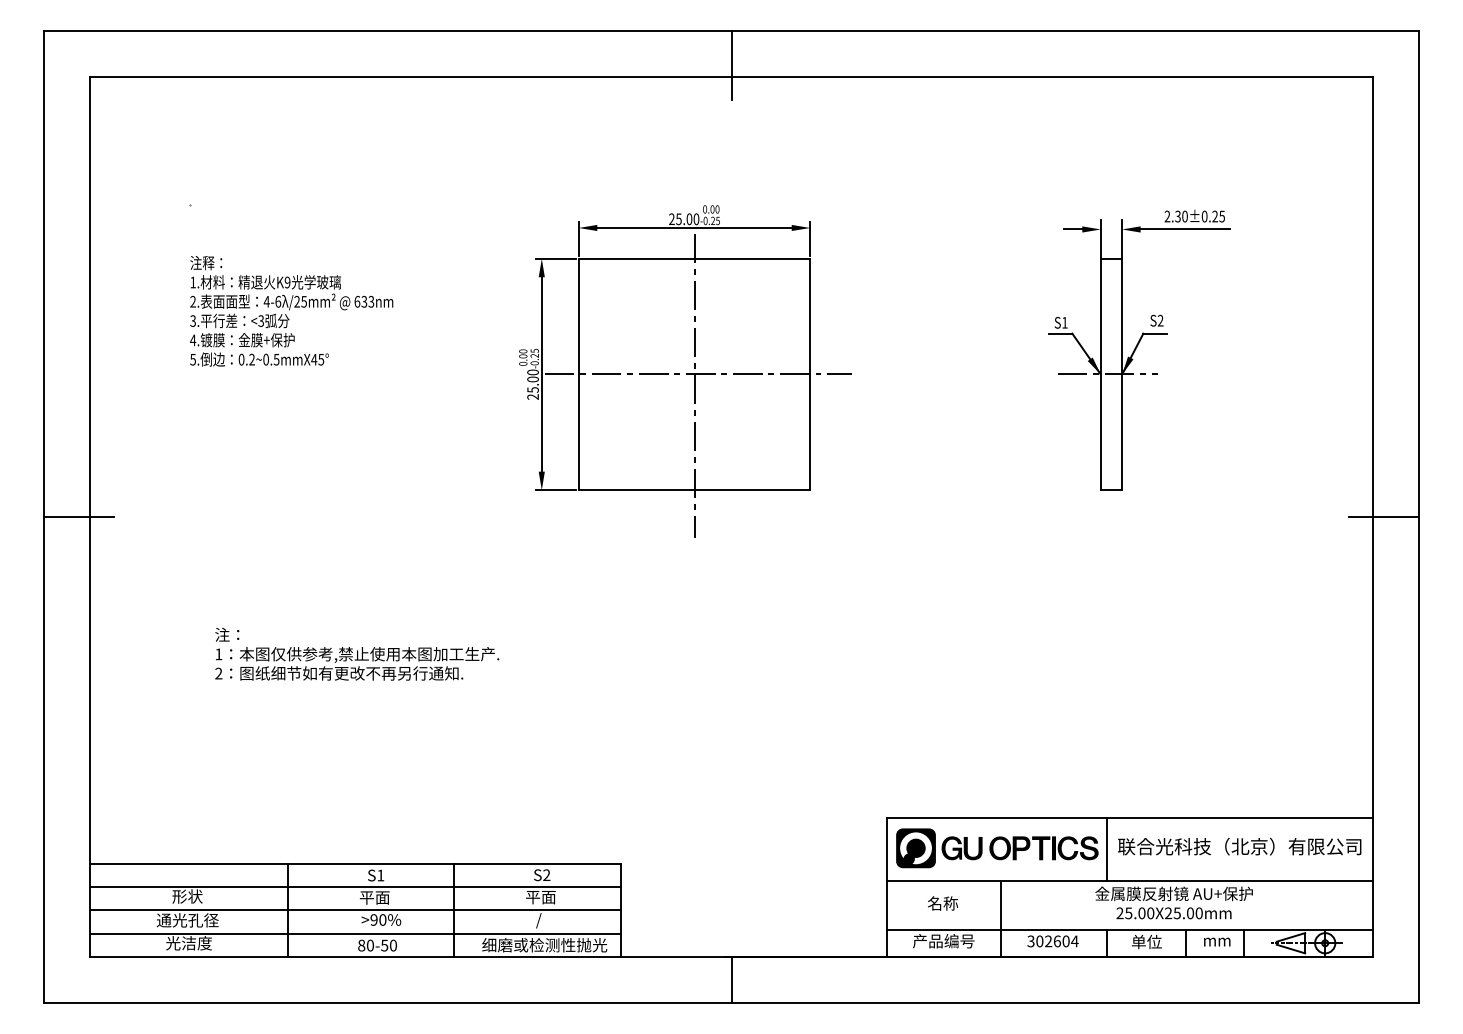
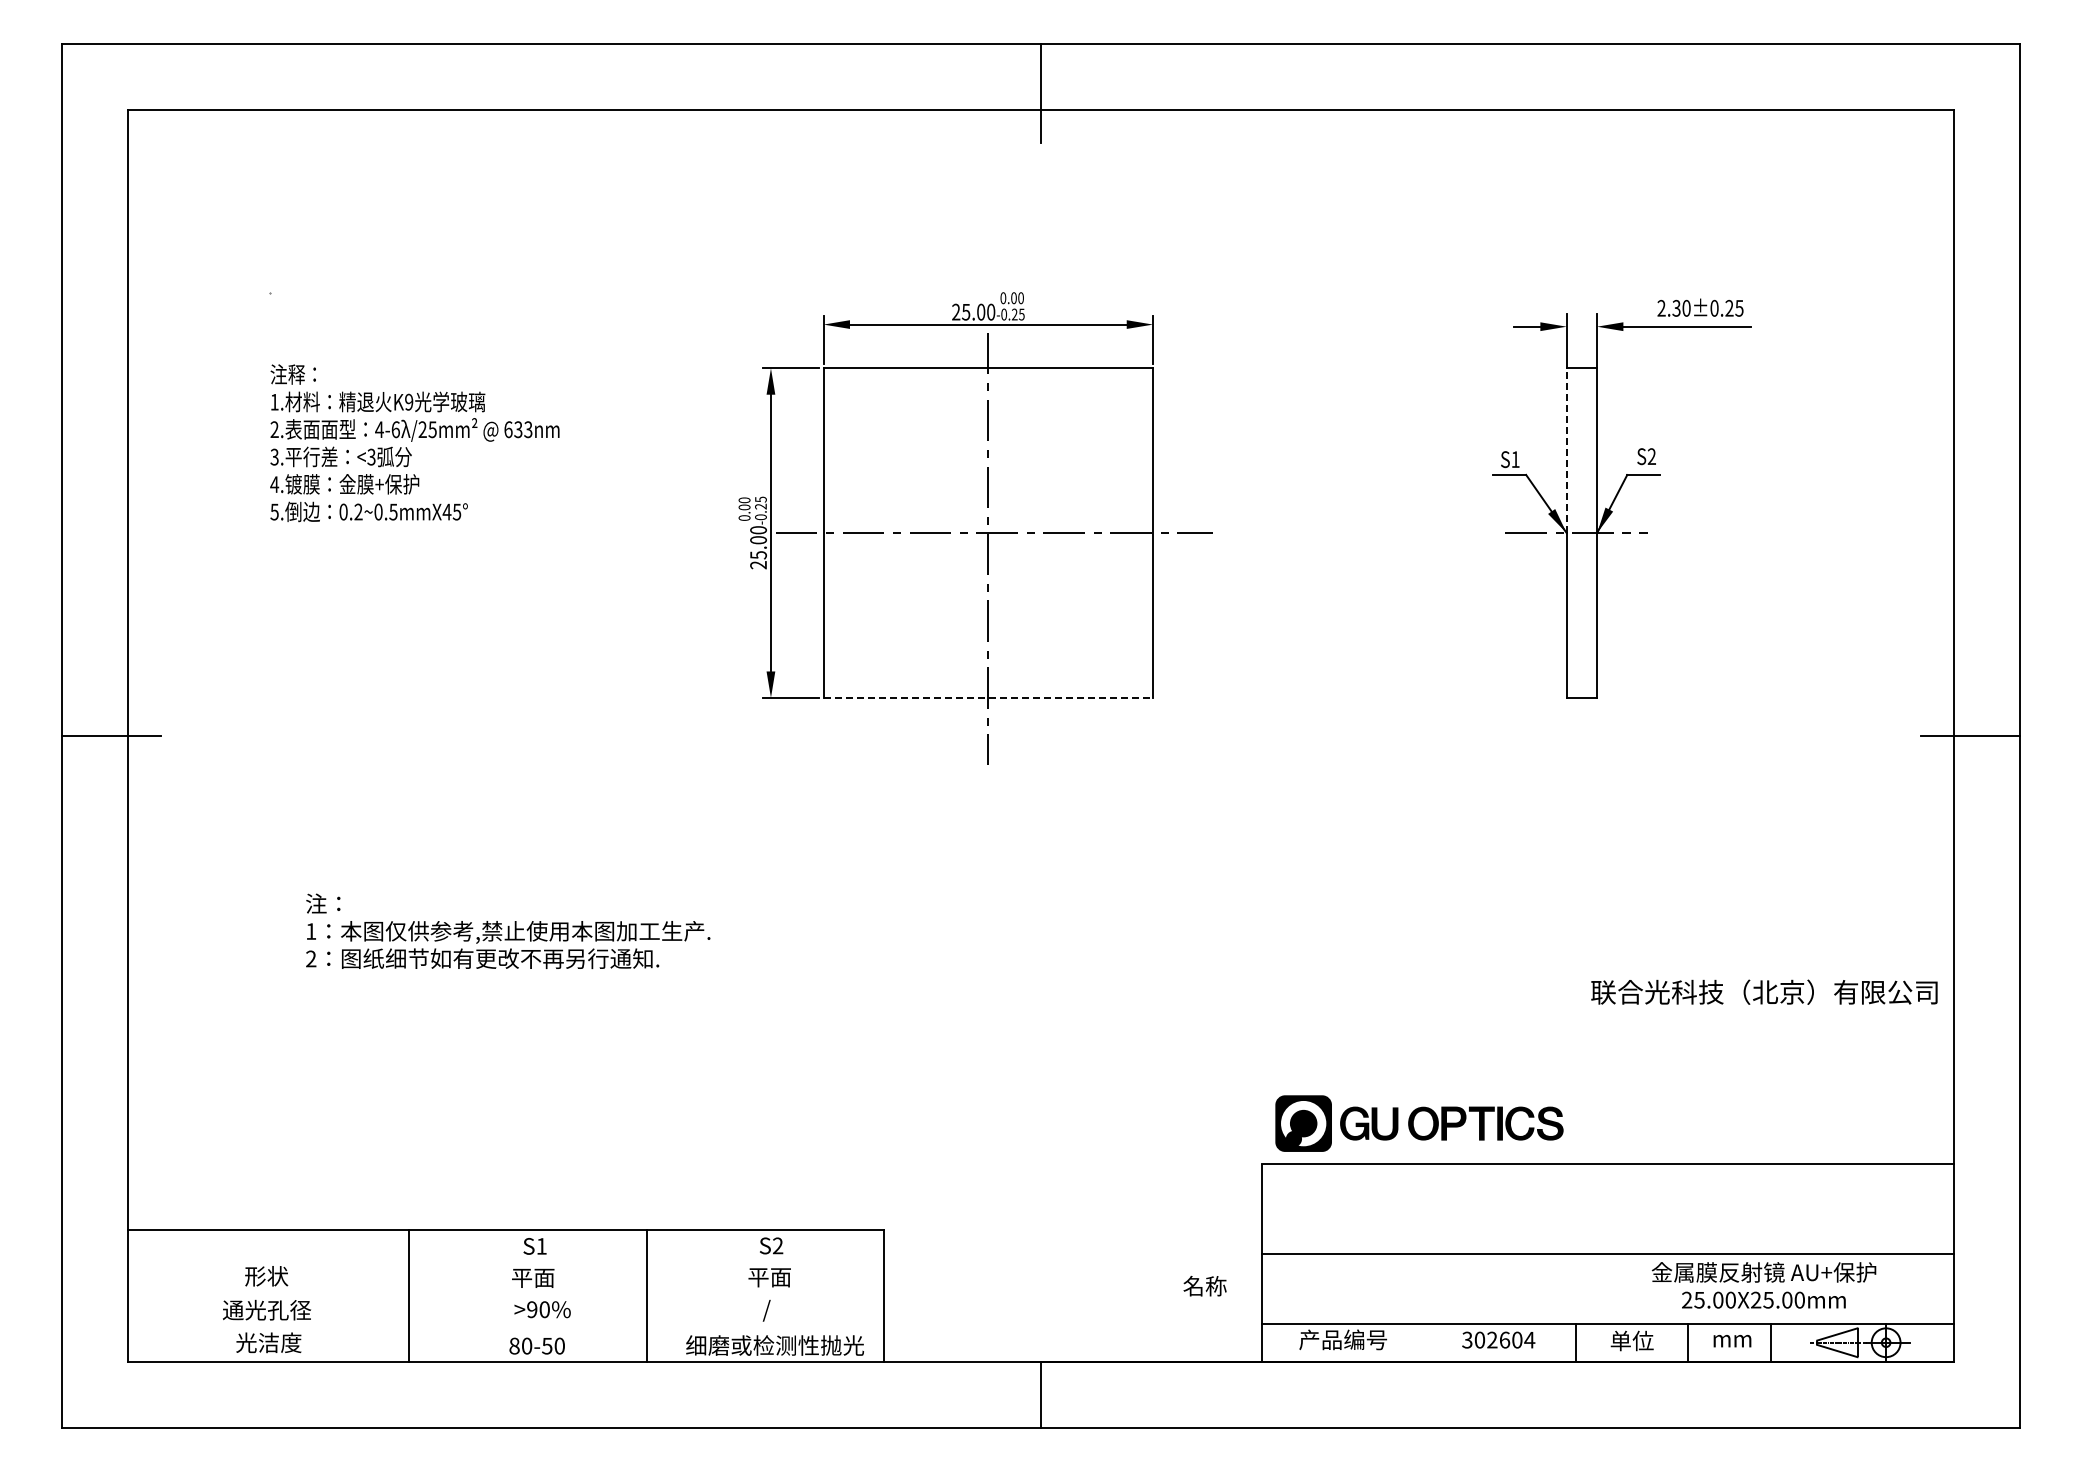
line: (1100, 316) -> (1566, 450), solid -> dashed
line: (694, 489) -> (988, 697), solid -> dashed
text: (1239, 846) -> (1764, 991), moved
part: (997, 848) -> (1419, 1123), moved
line: (1106, 848) -> (1575, 1208), removed
line: (355, 887) -> (505, 1263), removed
text: (942, 903) -> (1204, 1285), moved
text: (1173, 903) -> (1763, 1285), moved
line: (355, 910) -> (505, 1296), removed
line: (1000, 919) -> (1424, 1308), removed
line: (355, 933) -> (505, 1329), removed

